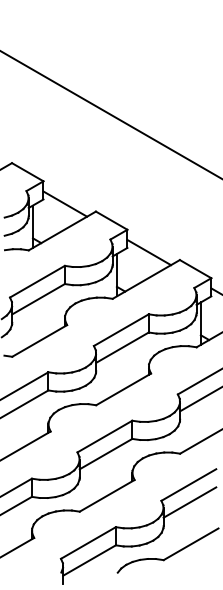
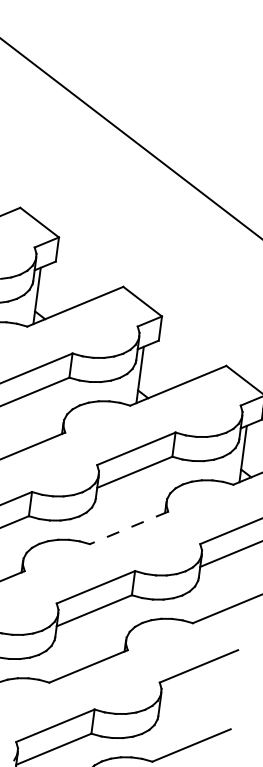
line: (65, 203) -> (84, 270), removed
line: (149, 252) -> (187, 350), removed
line: (123, 389) -> (128, 528), solid -> dashed
line: (189, 502) -> (196, 689), removed

